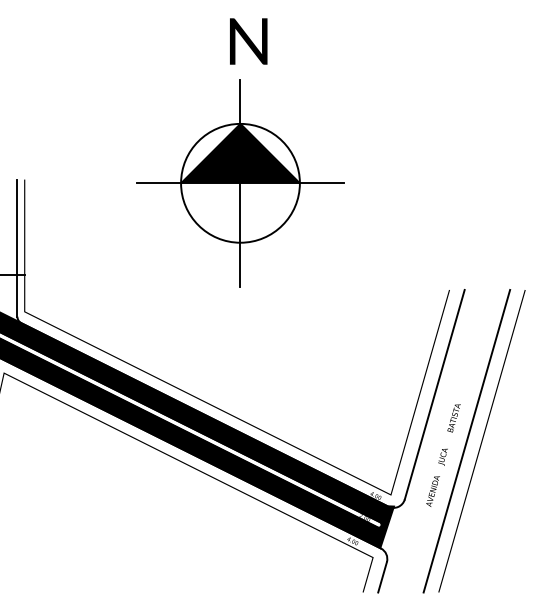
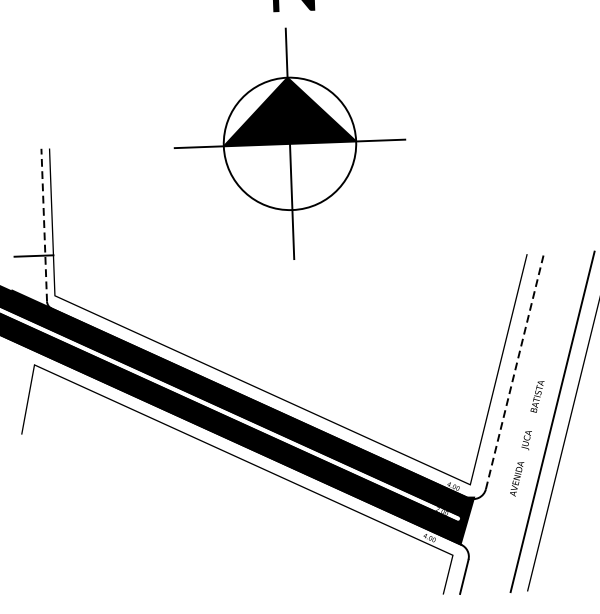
line: (17, 248) -> (44, 225), solid -> dashed
line: (434, 394) -> (514, 371), solid -> dashed

